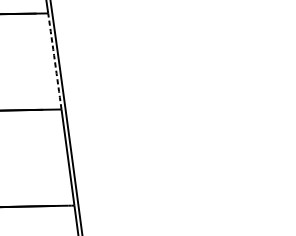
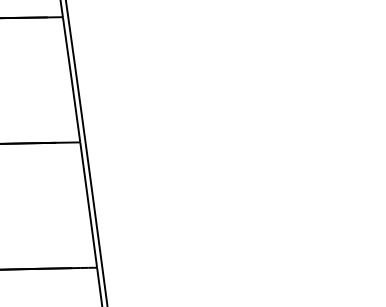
arc: (54, 61) -> (71, 79), dashed -> solid

